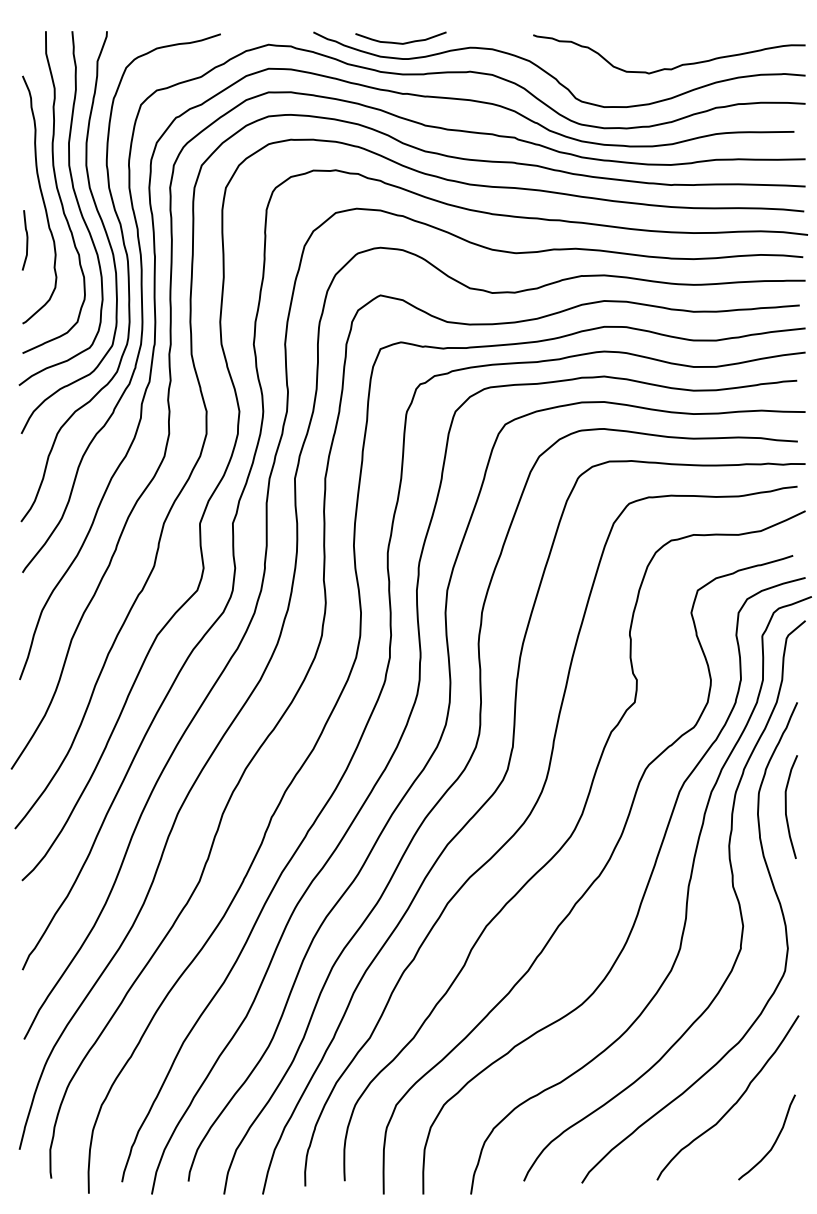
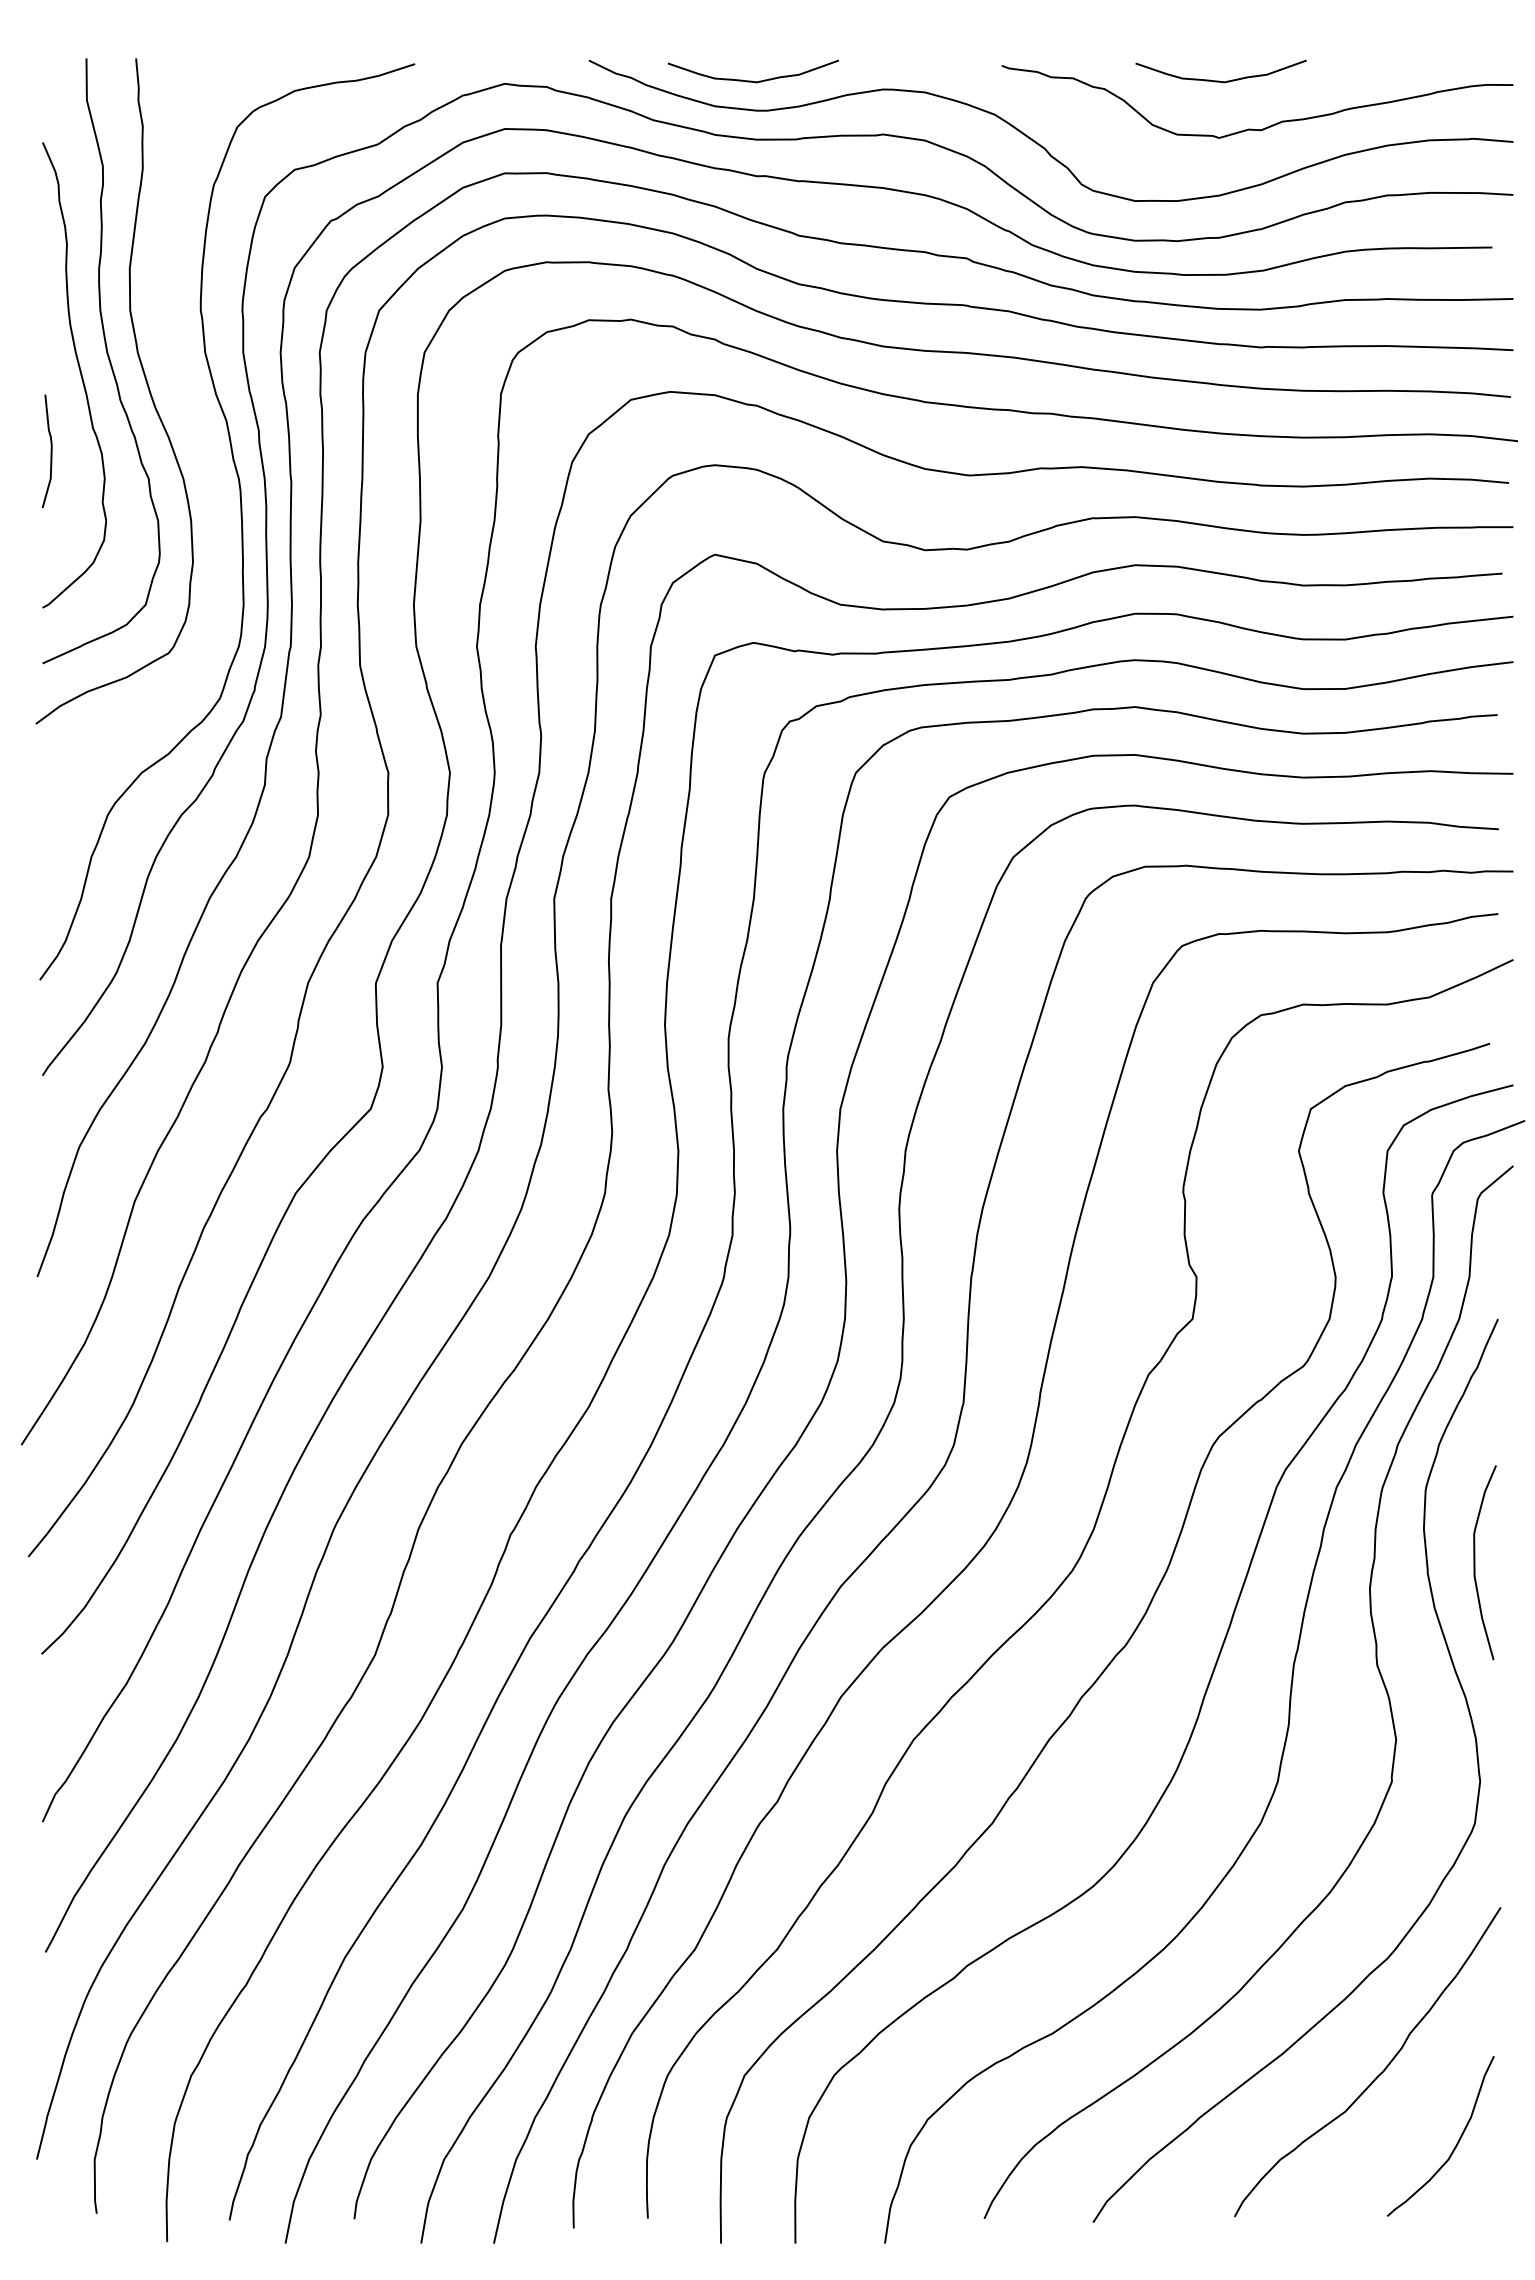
curve: (649, 42) -> (1220, 79), added
curve: (99, 218) -> (187, 410), removed
curve: (786, 806) -> (1475, 1561), moved

